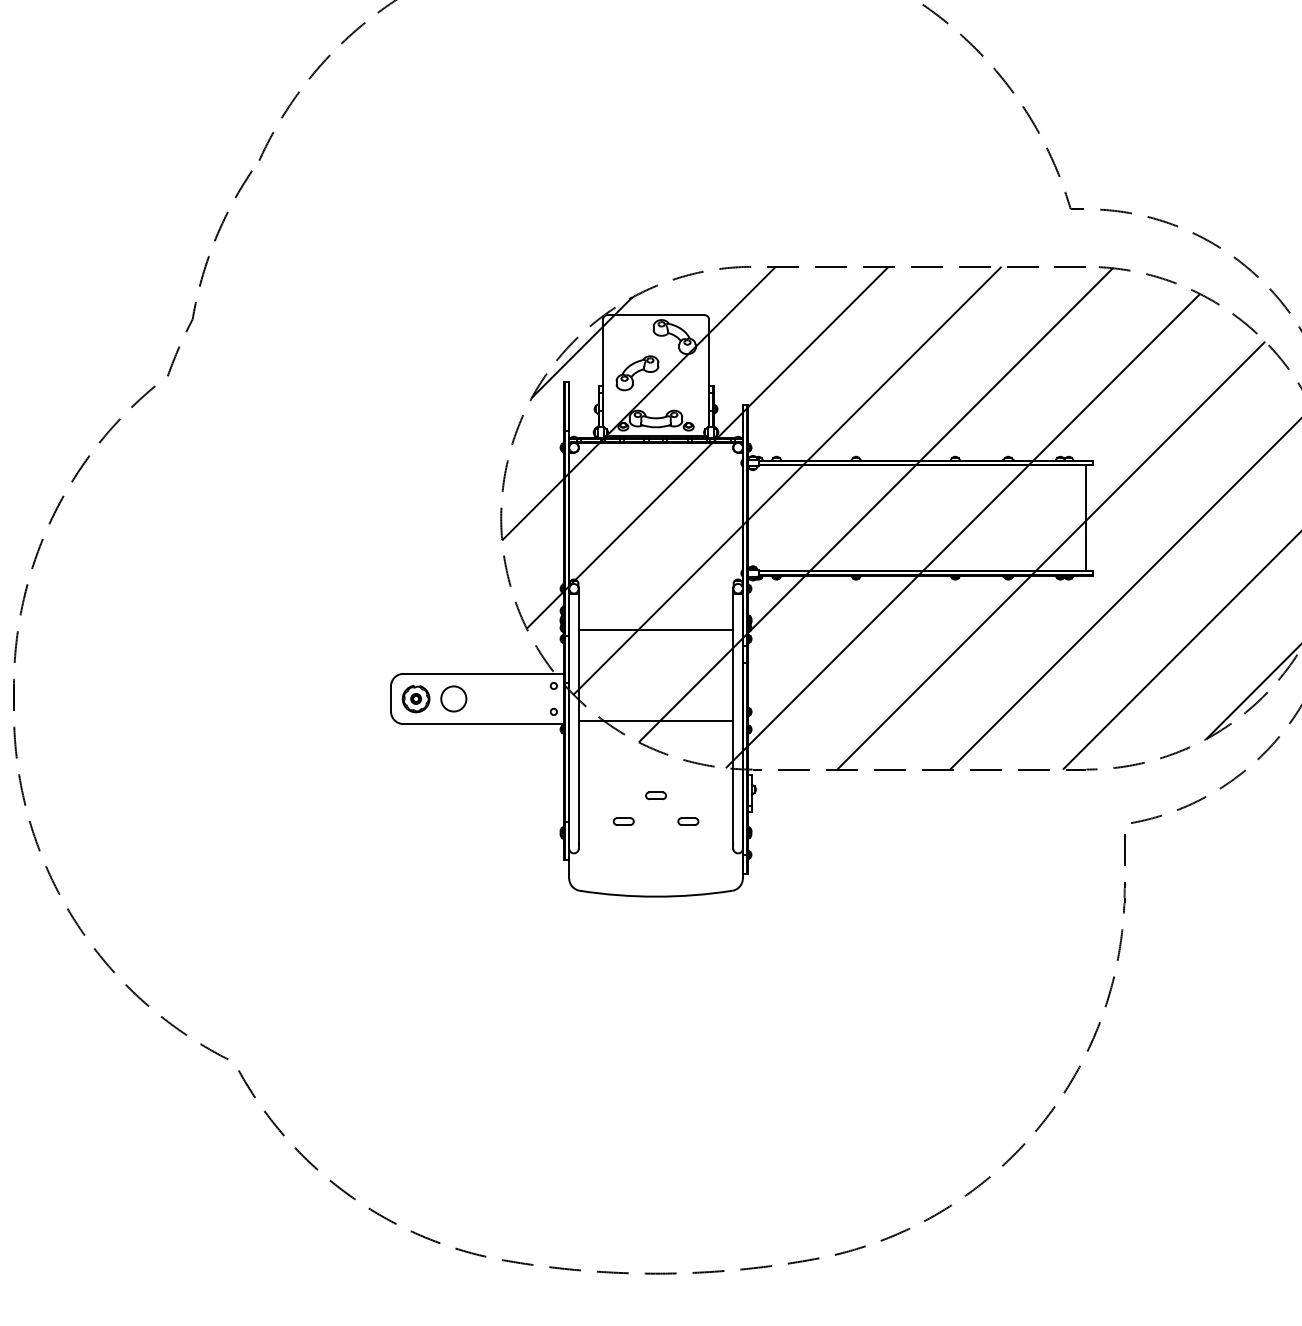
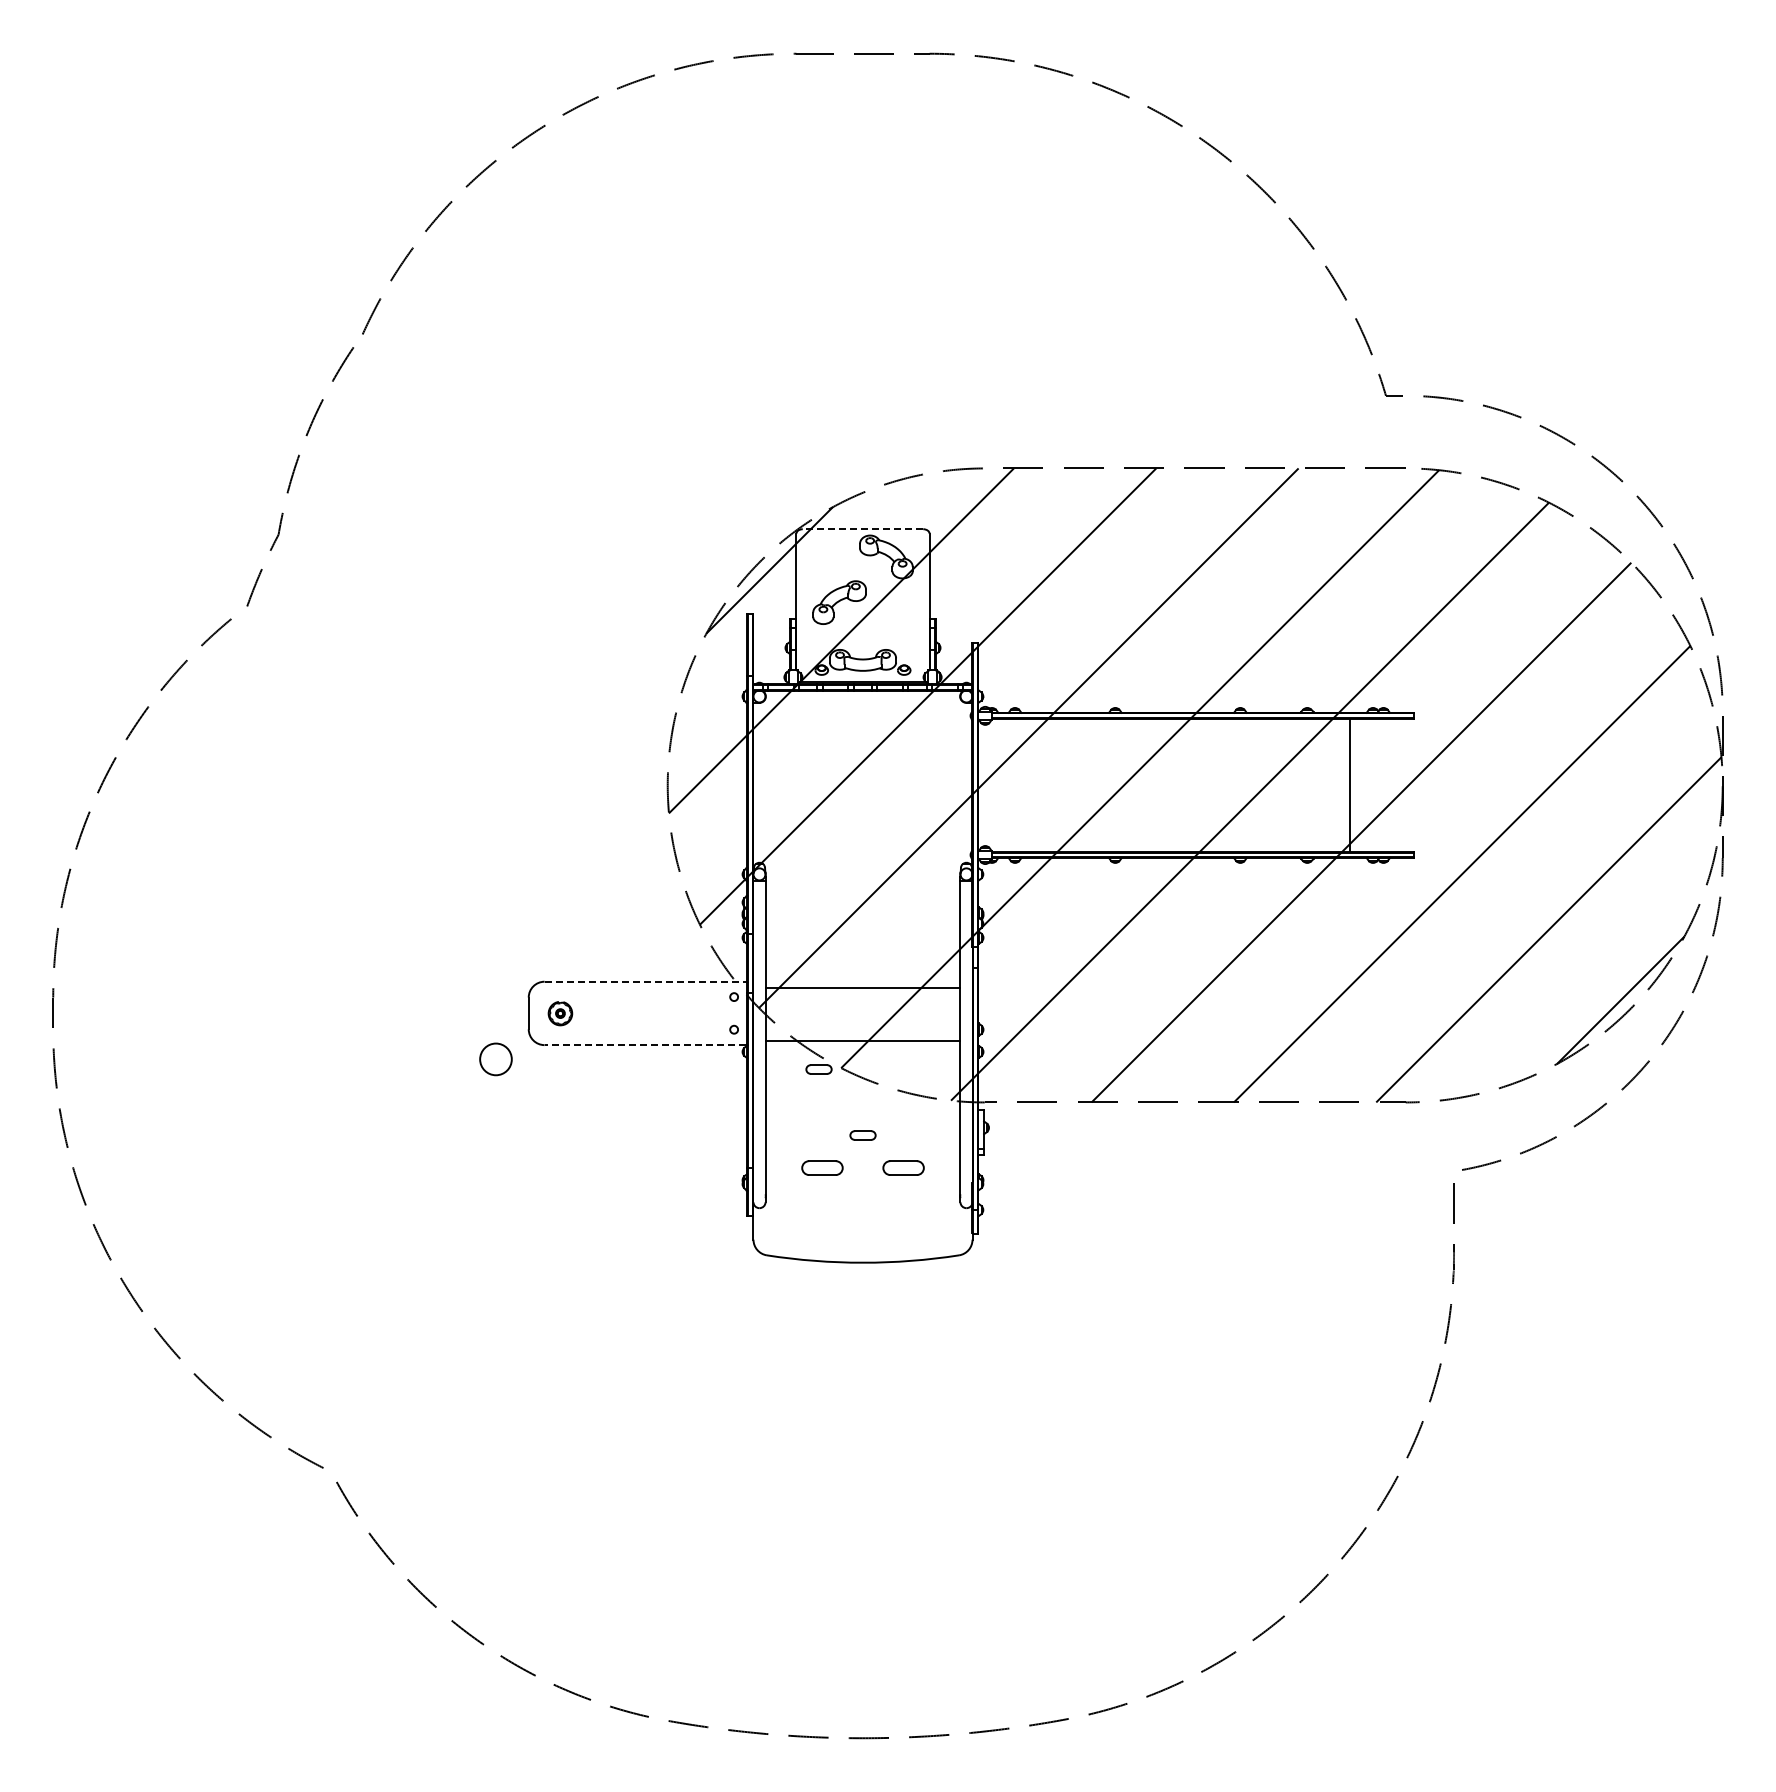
line: (655, 315) -> (862, 529), solid -> dashed
line: (1086, 518) -> (1349, 785), moved
line: (655, 630) -> (862, 987), moved
line: (483, 673) -> (645, 981), solid -> dashed
part: (416, 699) -> (560, 1013), size x0.7
circle: (453, 699) -> (495, 1059), moved
line: (483, 724) -> (645, 1045), solid -> dashed
part: (620, 743) -> (818, 1069), added
part: (623, 821) -> (821, 1167), size x1.6
part: (688, 821) -> (903, 1167), size x1.6

